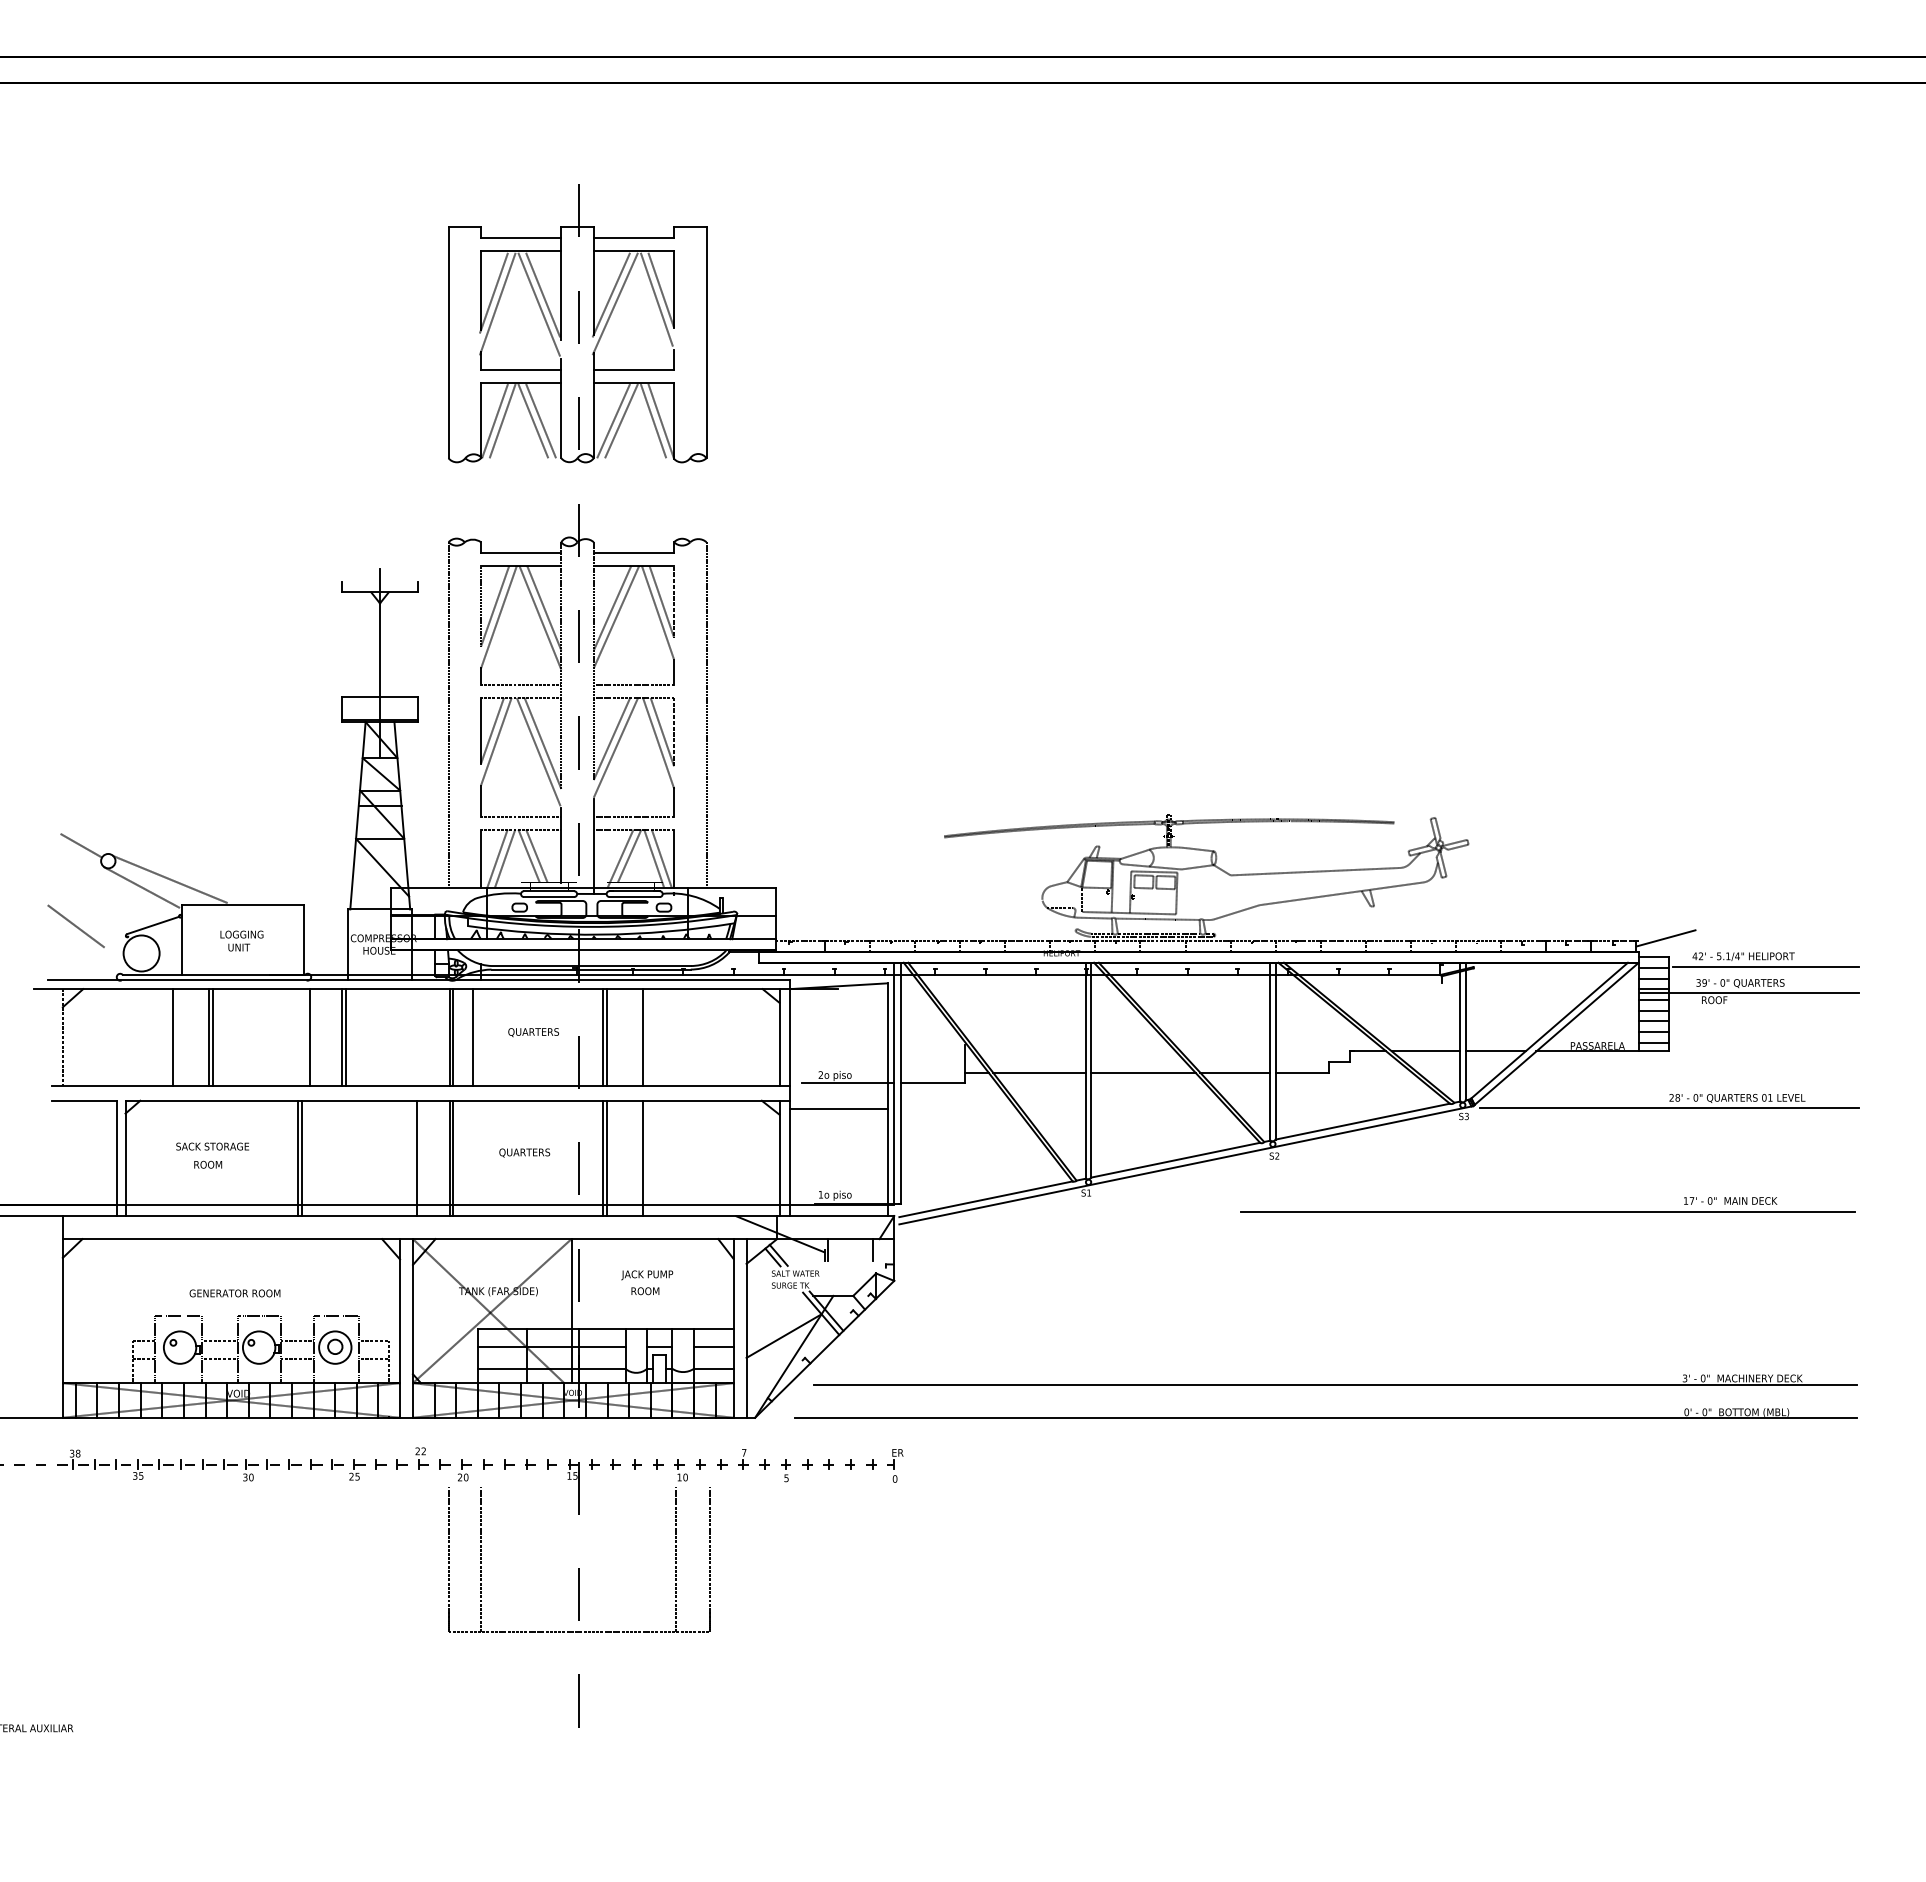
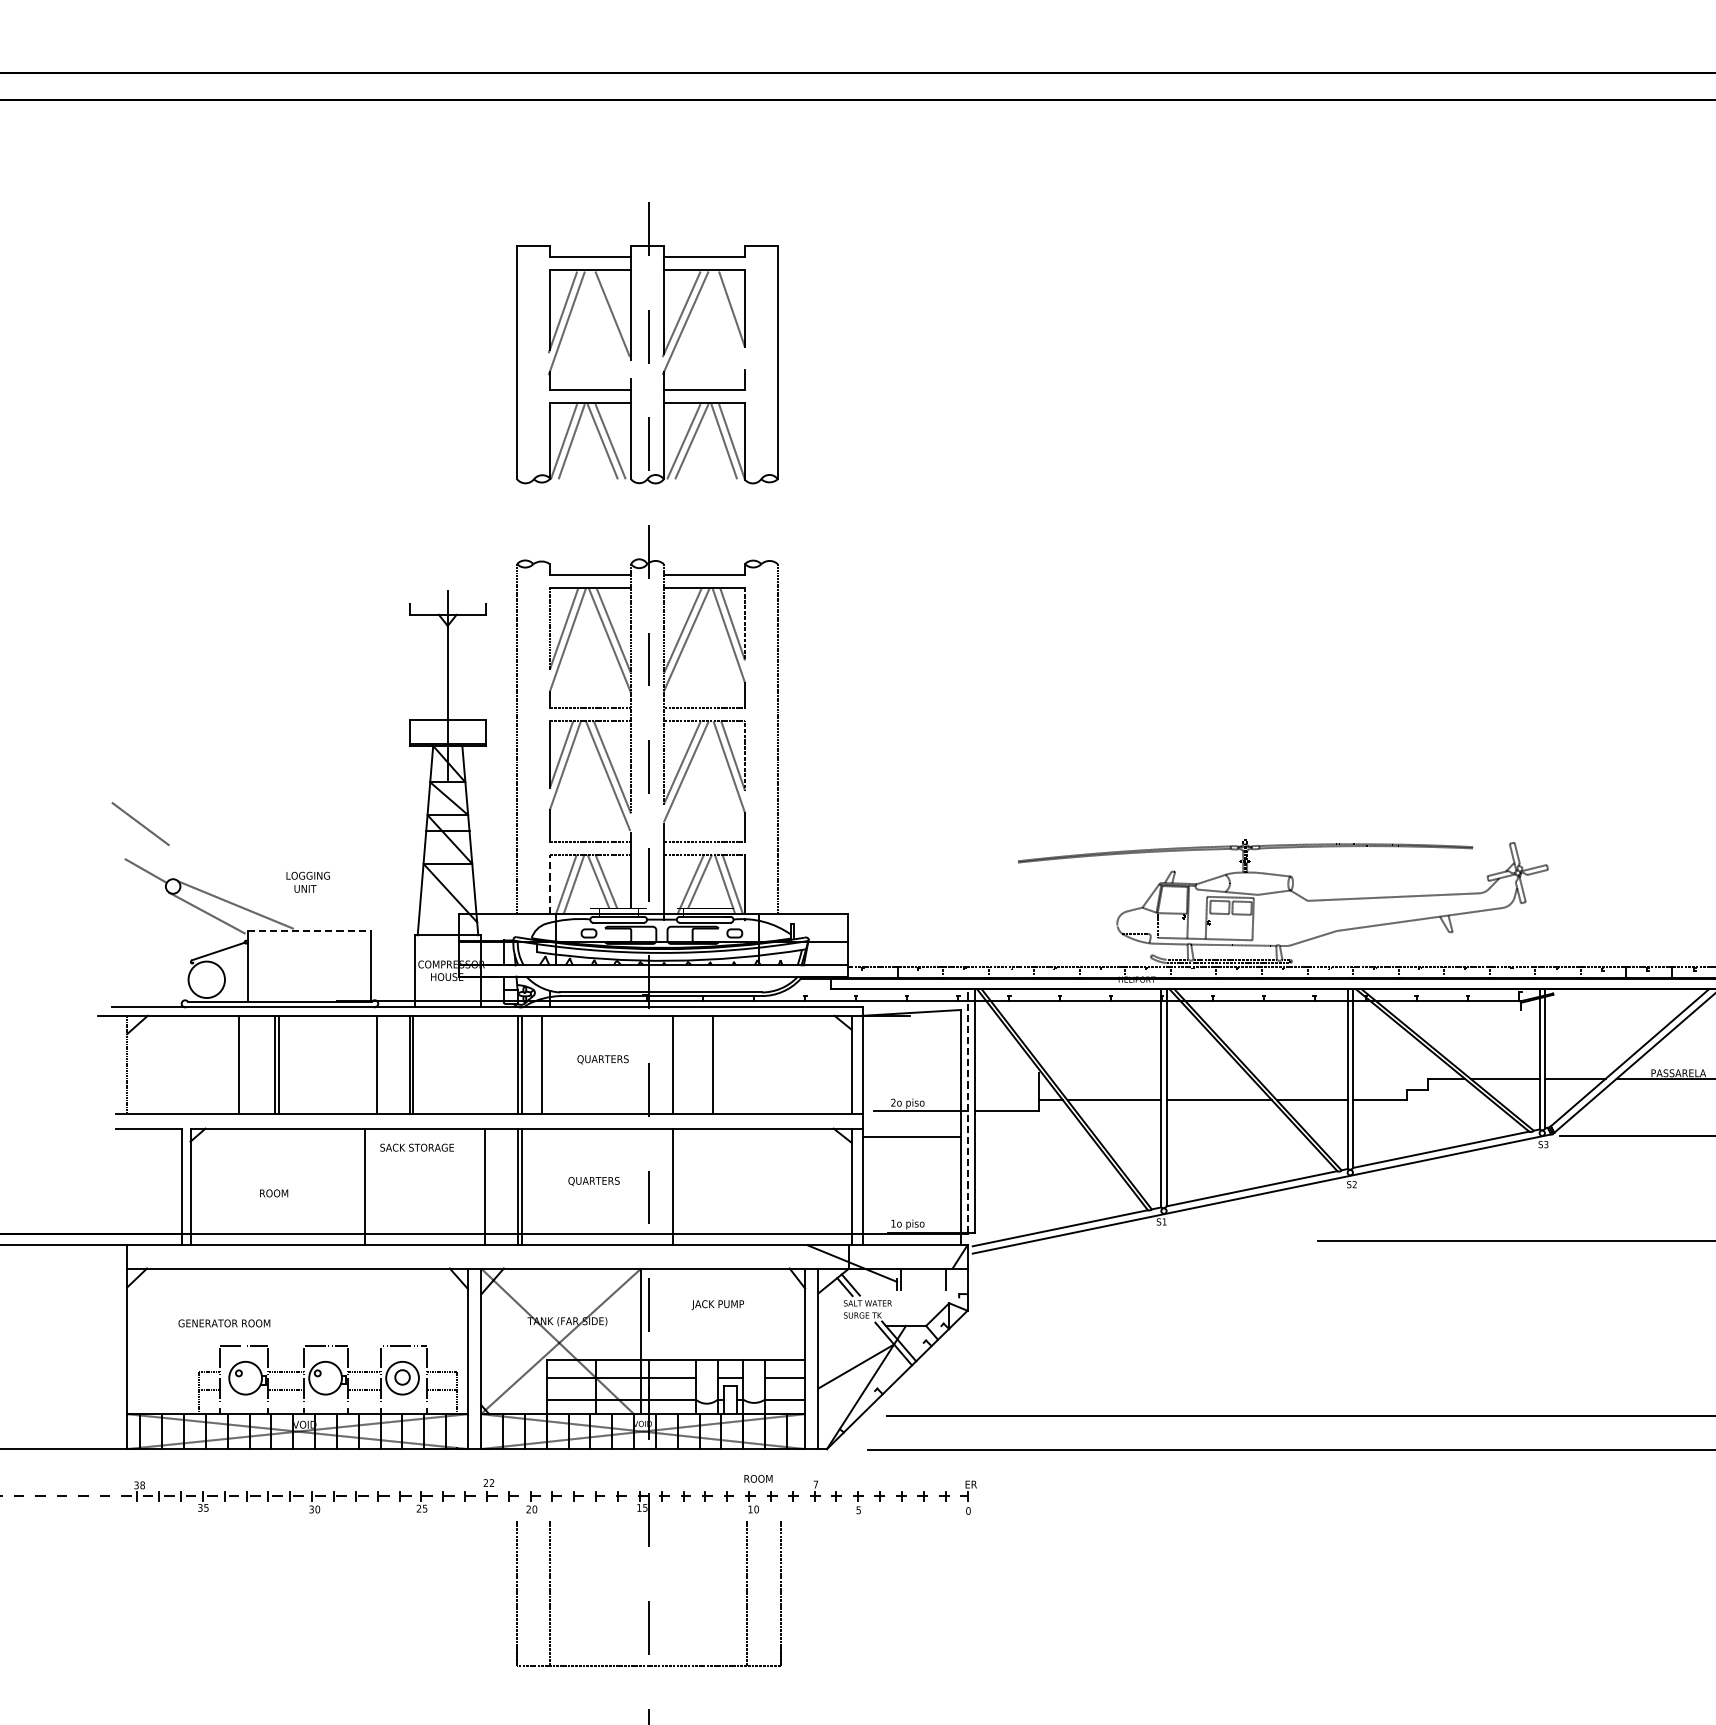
line: (656, 299) -> (727, 318), removed
line: (539, 304) -> (608, 323), removed
line: (481, 858) -> (550, 883), solid -> dashed
line: (243, 904) -> (309, 930), solid -> dashed
line: (75, 925) -> (139, 823), moved
text: (241, 940) -> (307, 881), moved
line: (606, 1037) -> (676, 1064), removed
line: (894, 1083) -> (967, 1111), solid -> dashed
text: (212, 1146) -> (416, 1147), moved
line: (302, 1158) -> (369, 1187), removed
line: (606, 1158) -> (676, 1187), removed
line: (642, 1158) -> (713, 1187), removed
text: (645, 1291) -> (758, 1479), moved
text: (234, 1293) -> (223, 1323), moved

